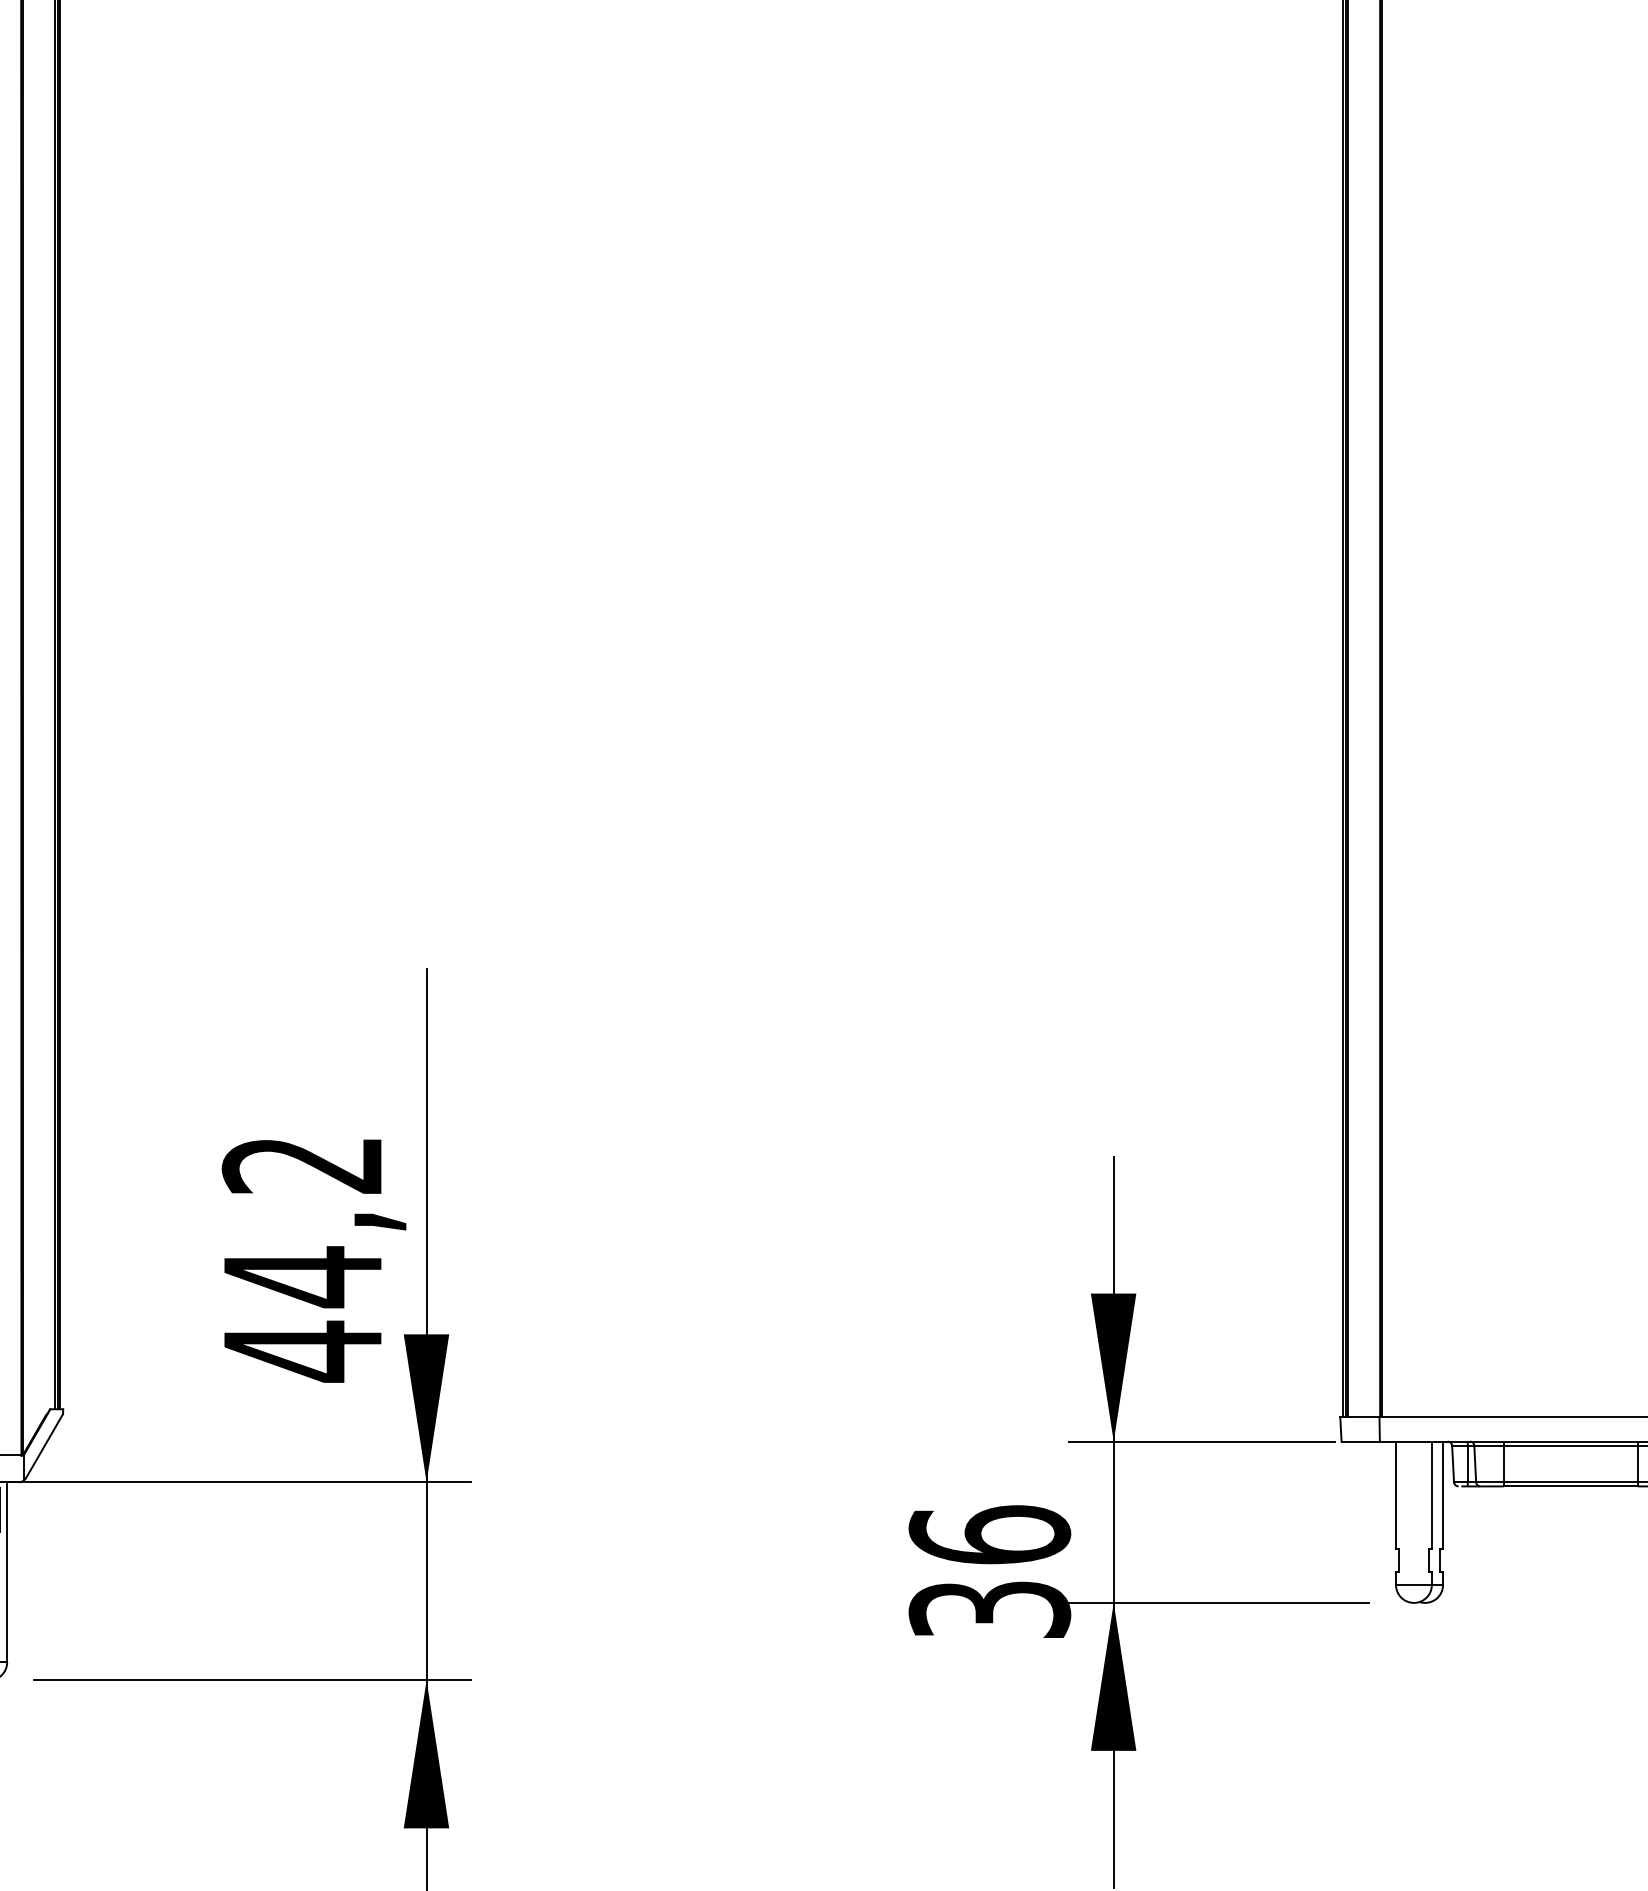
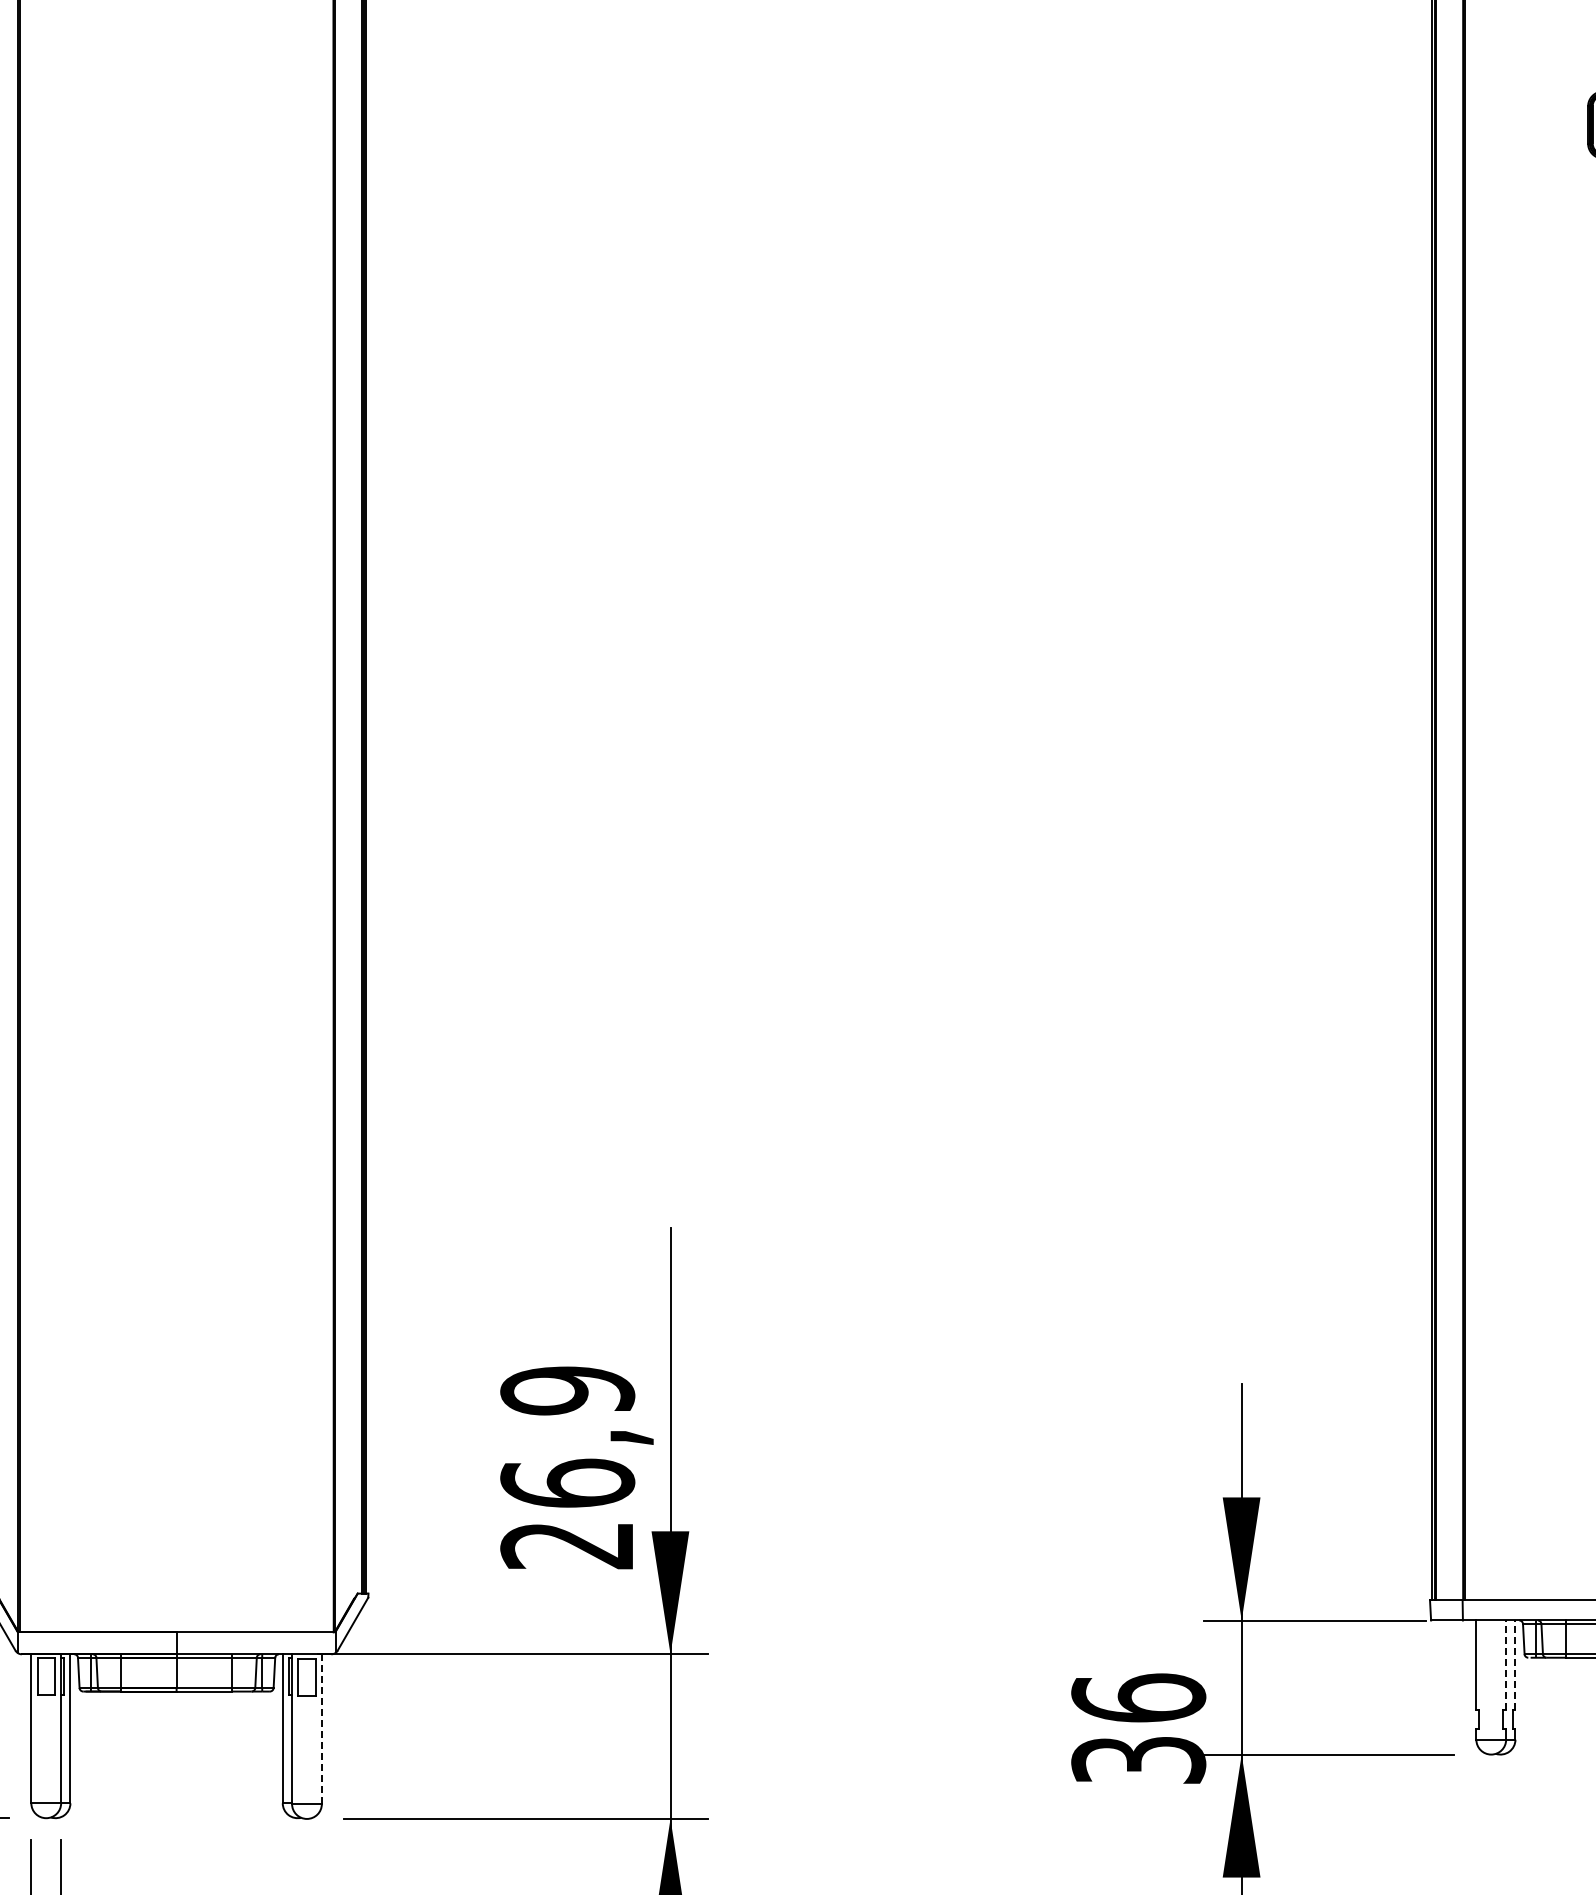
text: (302, 1258) -> (567, 1468), 44,2 -> 26,9
line: (1432, 1495) -> (1506, 1665), solid -> dashed
line: (1443, 1495) -> (1515, 1665), solid -> dashed
line: (6, 1572) -> (321, 1729), solid -> dashed

